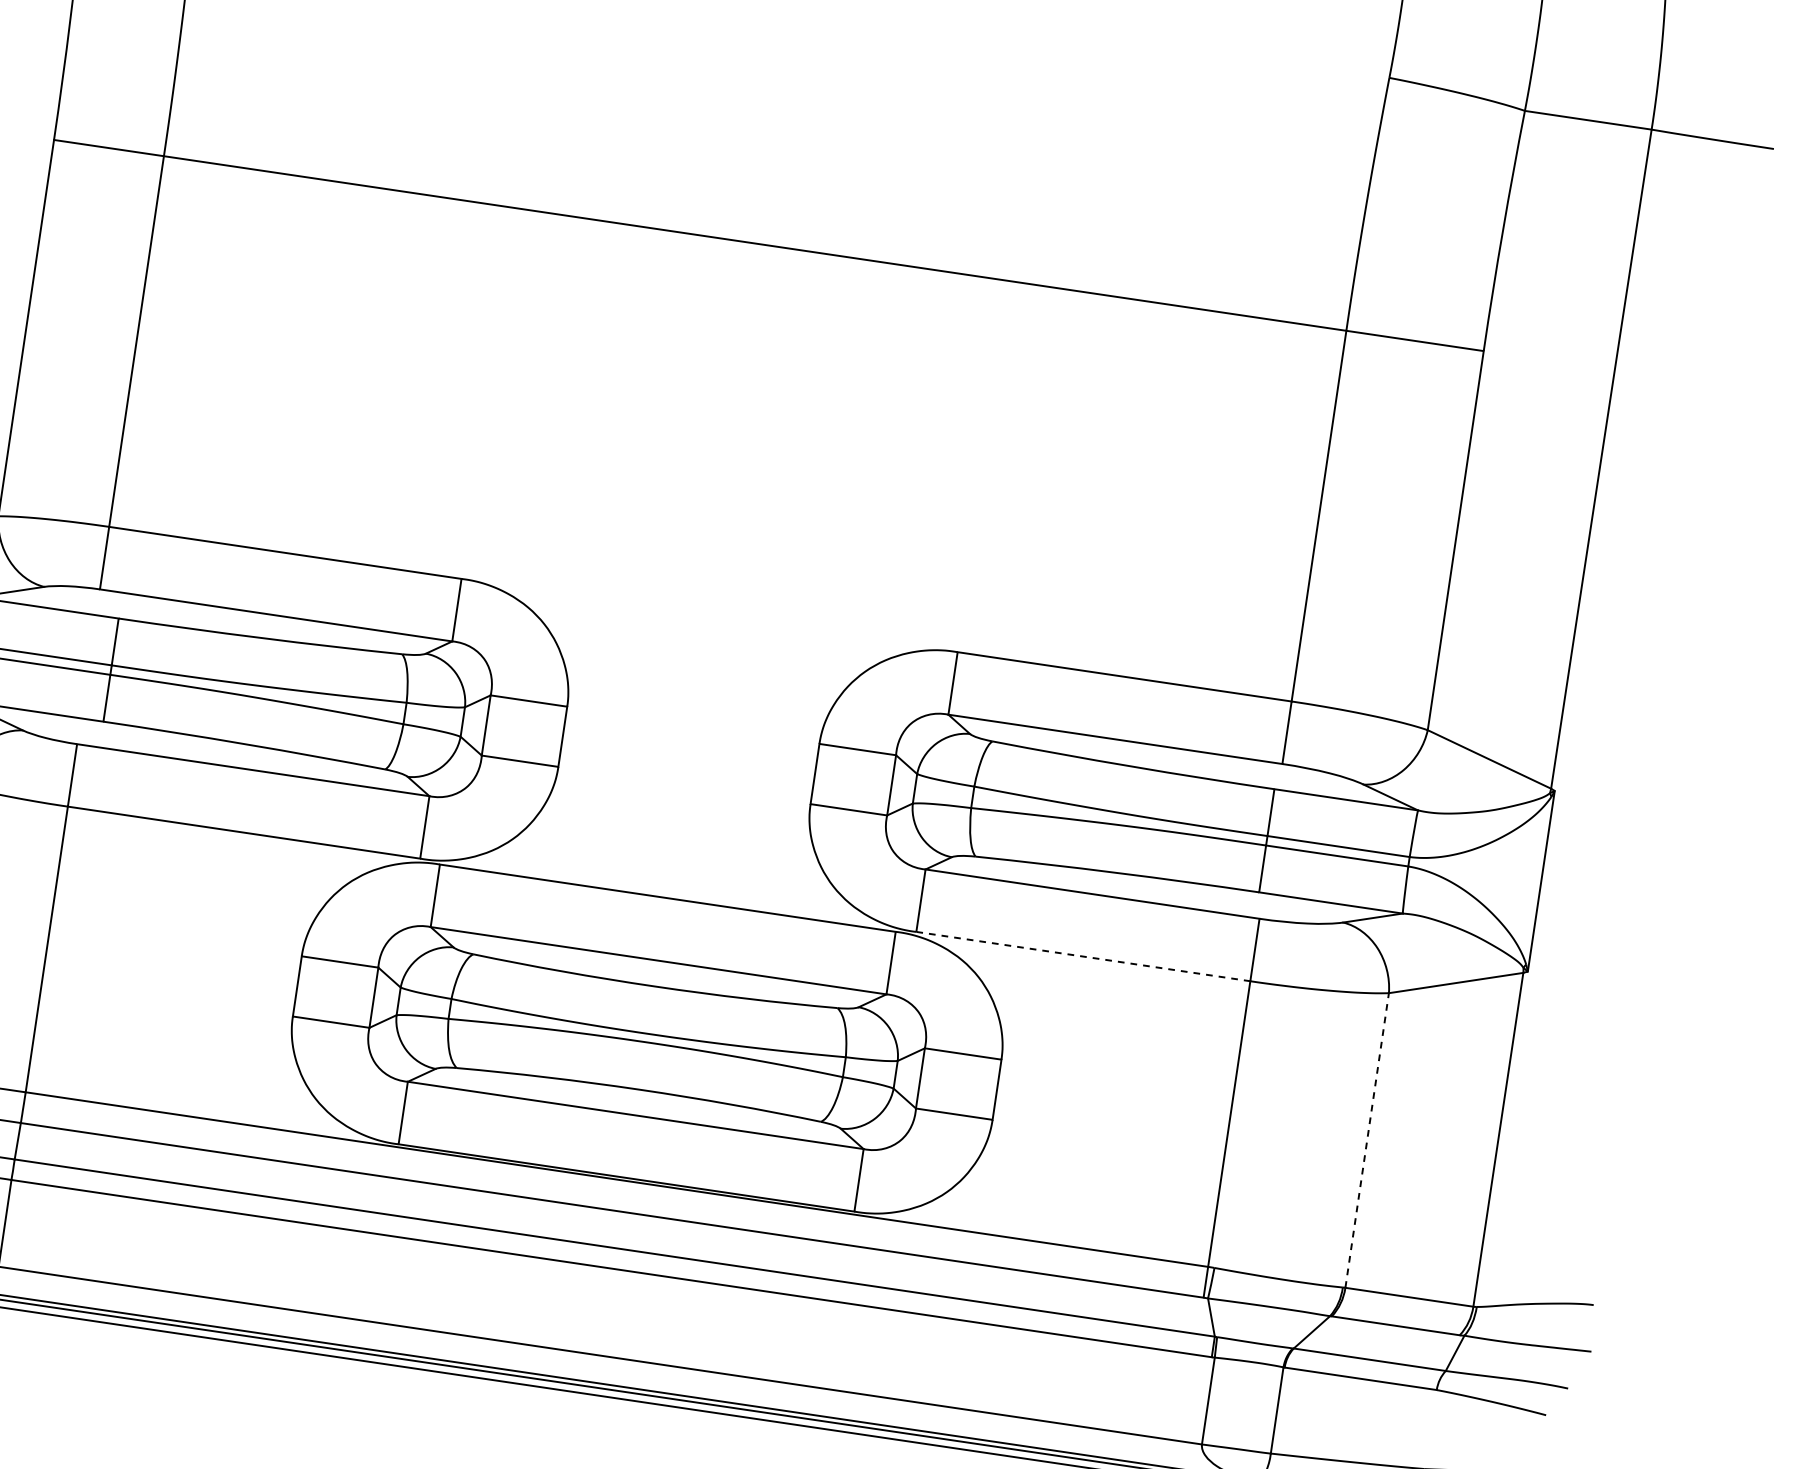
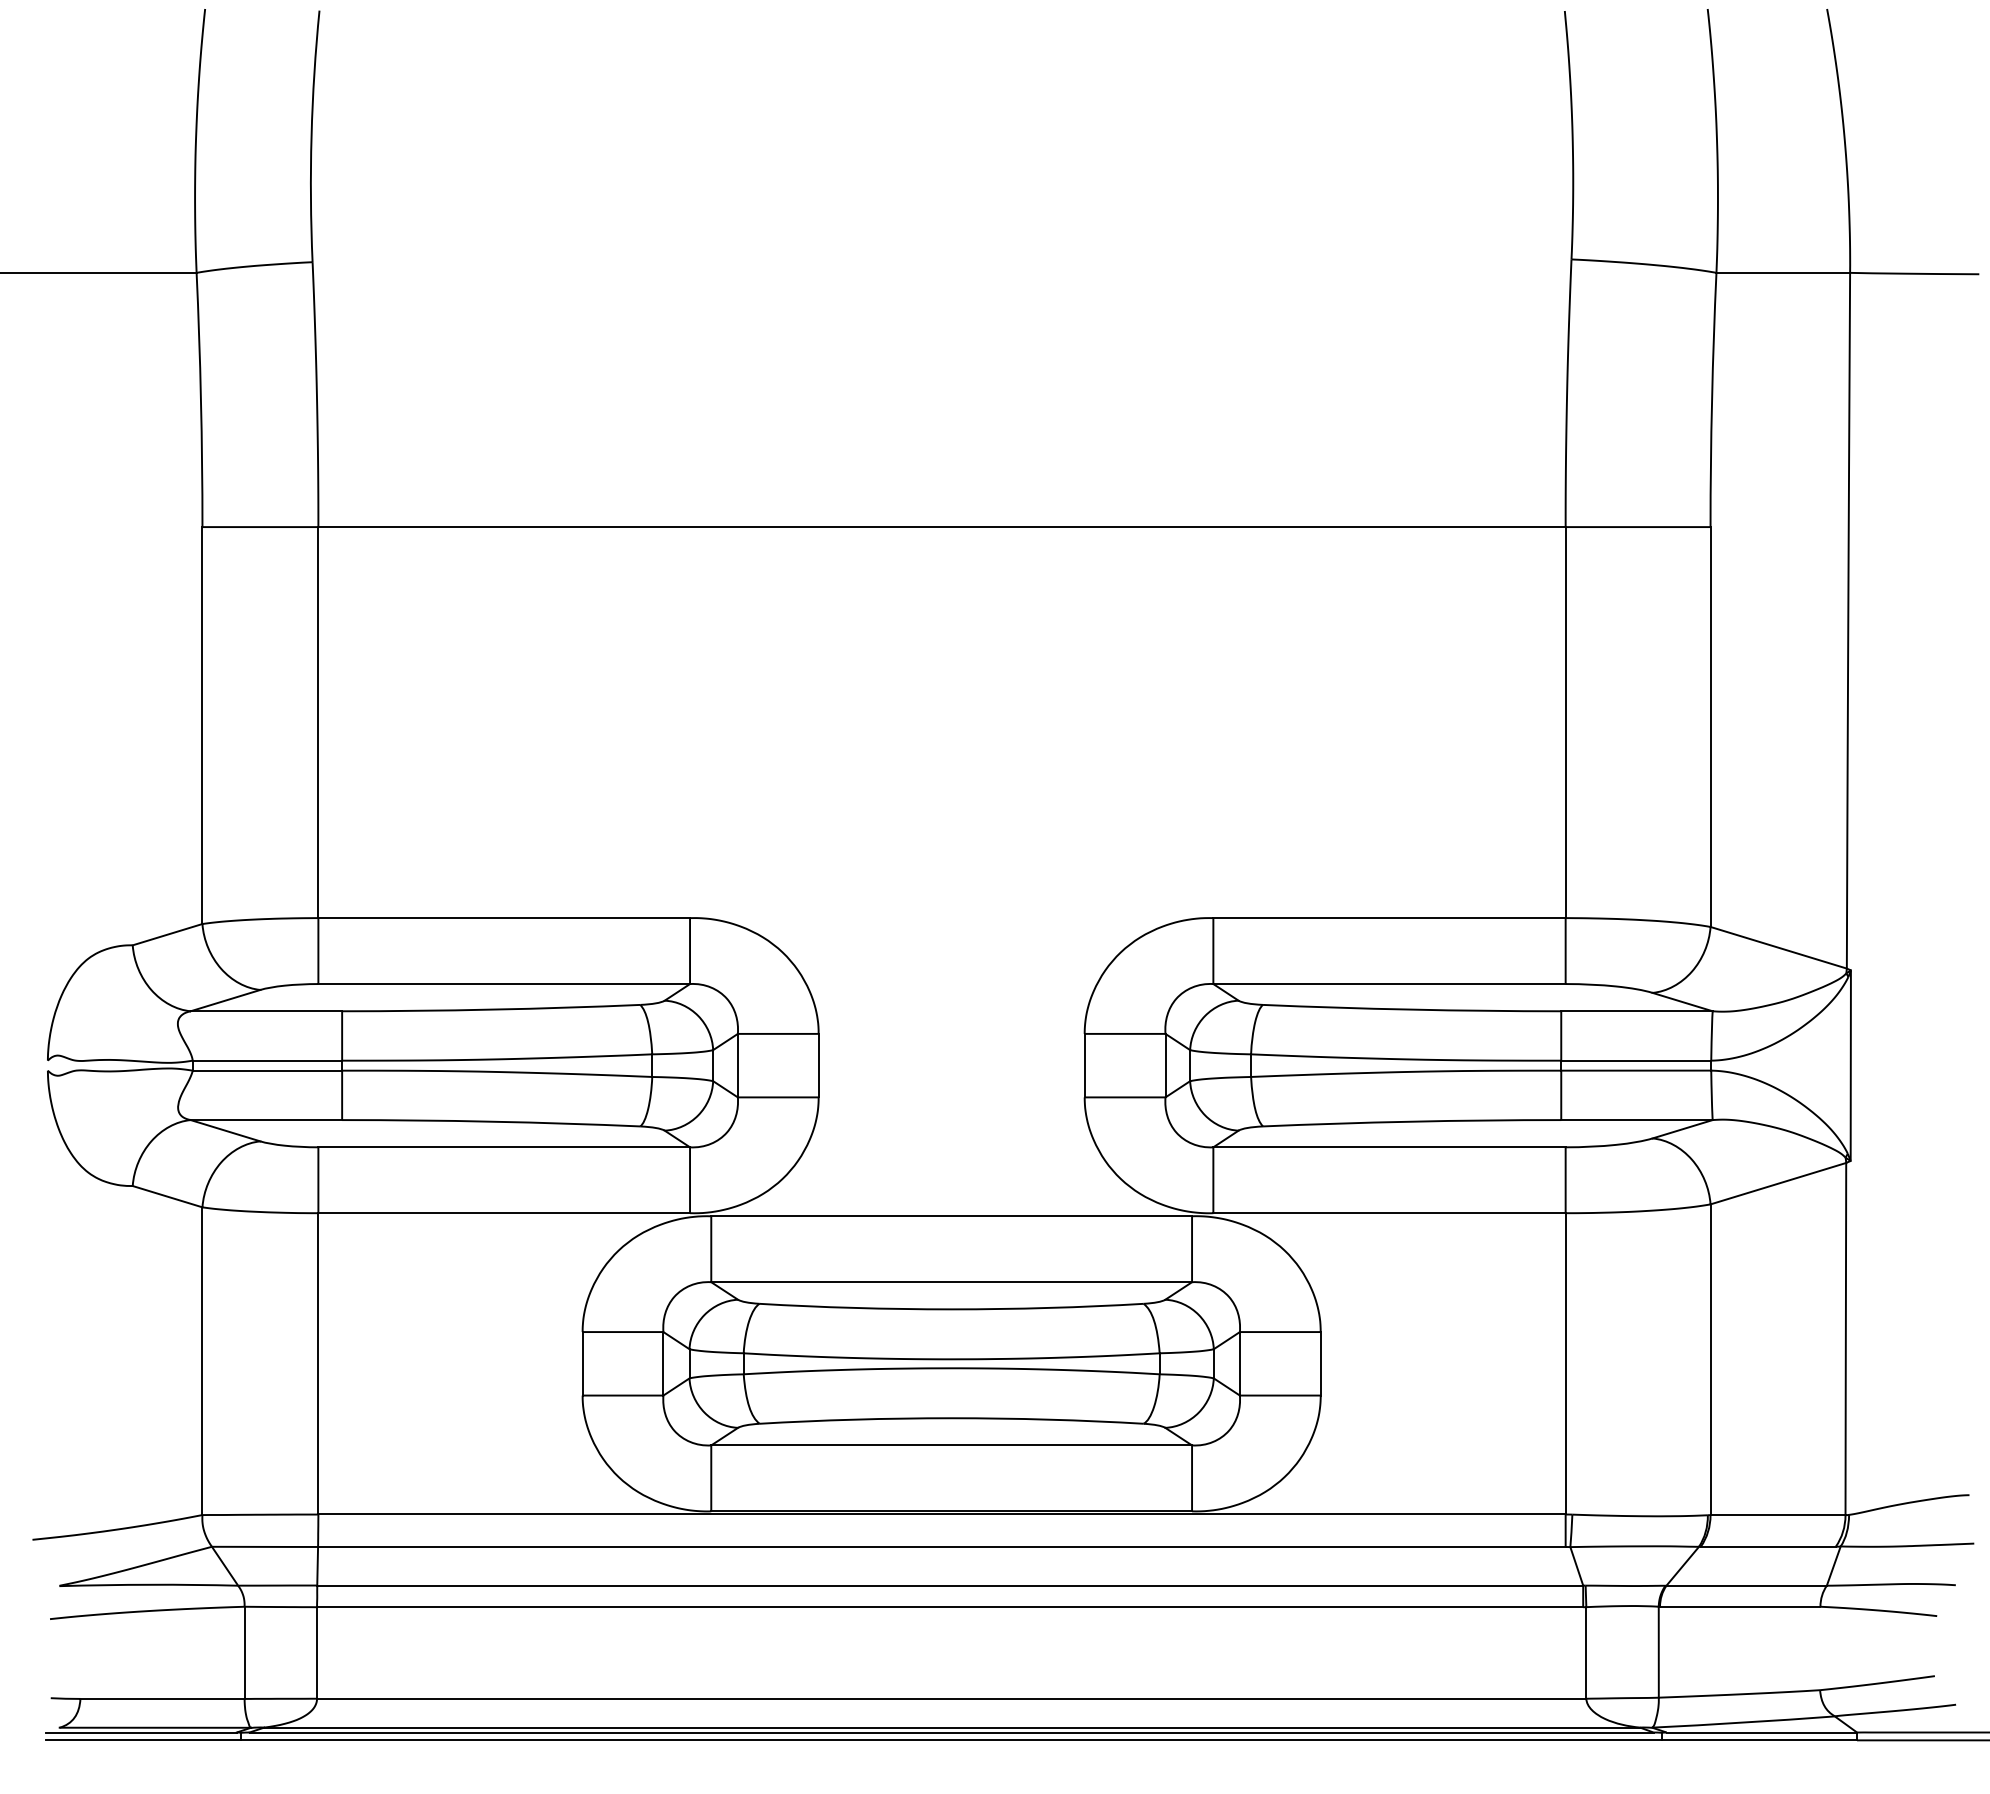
line: (1084, 957) -> (1390, 1213), dashed -> solid
line: (1367, 1140) -> (1710, 1359), dashed -> solid

